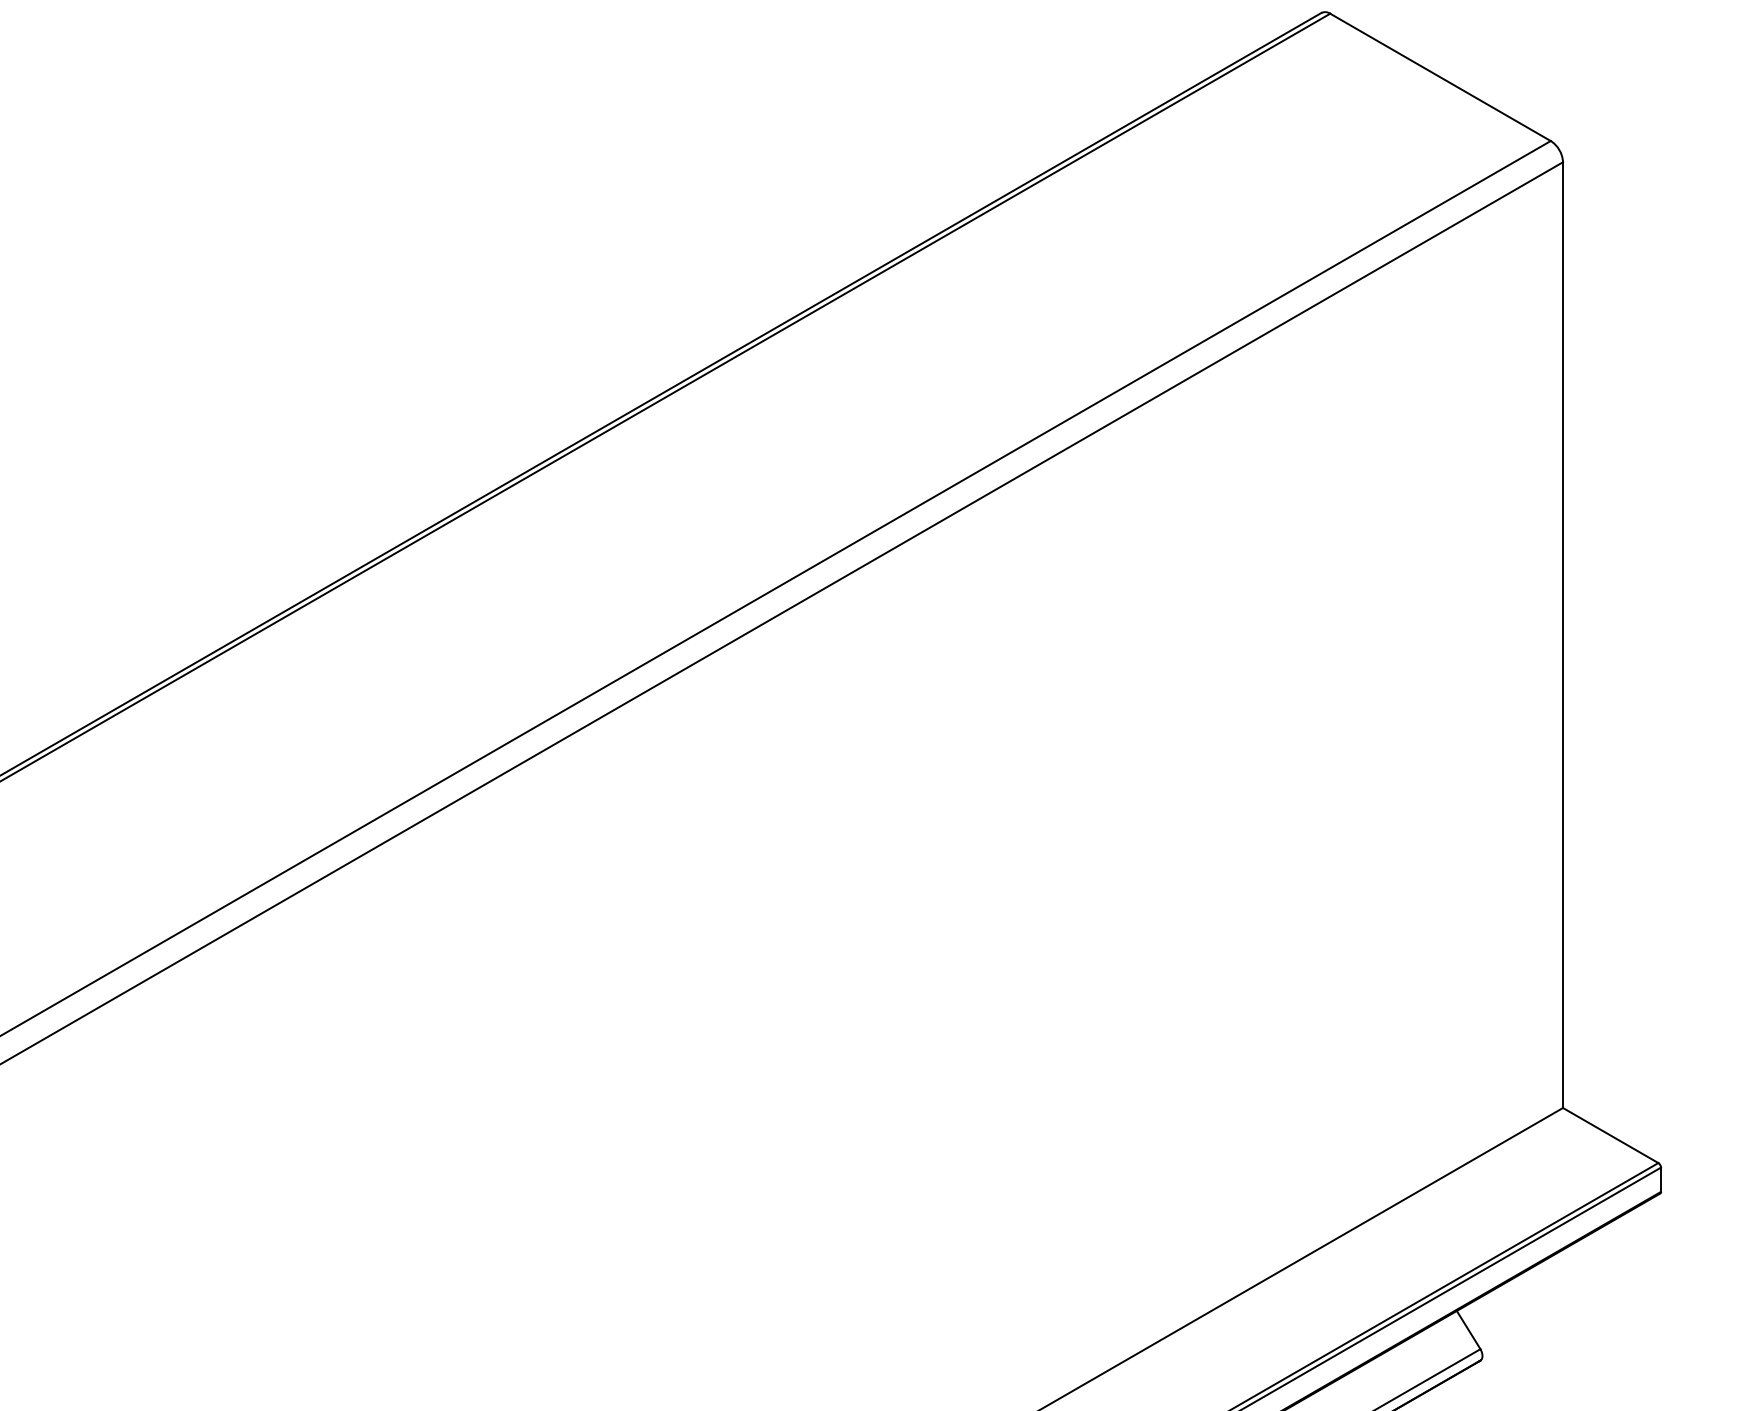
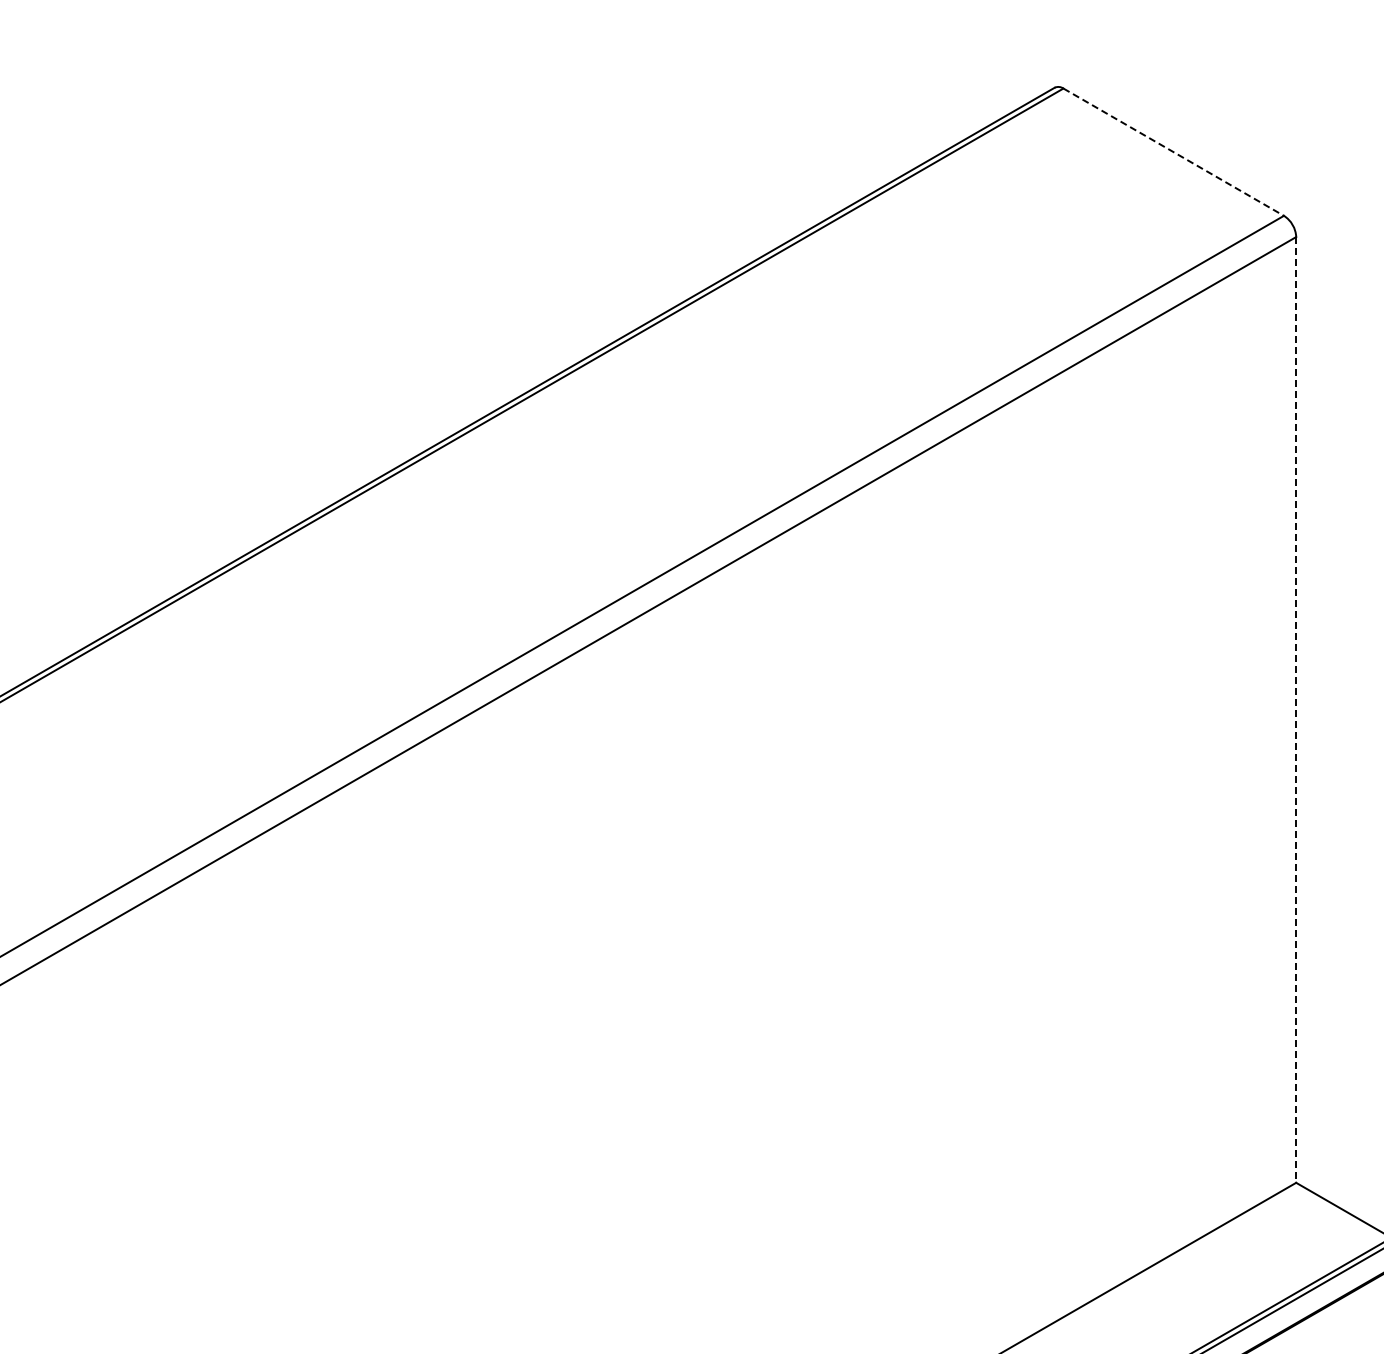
line: (1440, 77) -> (1173, 152), solid -> dashed
line: (1563, 635) -> (1296, 710), solid -> dashed

